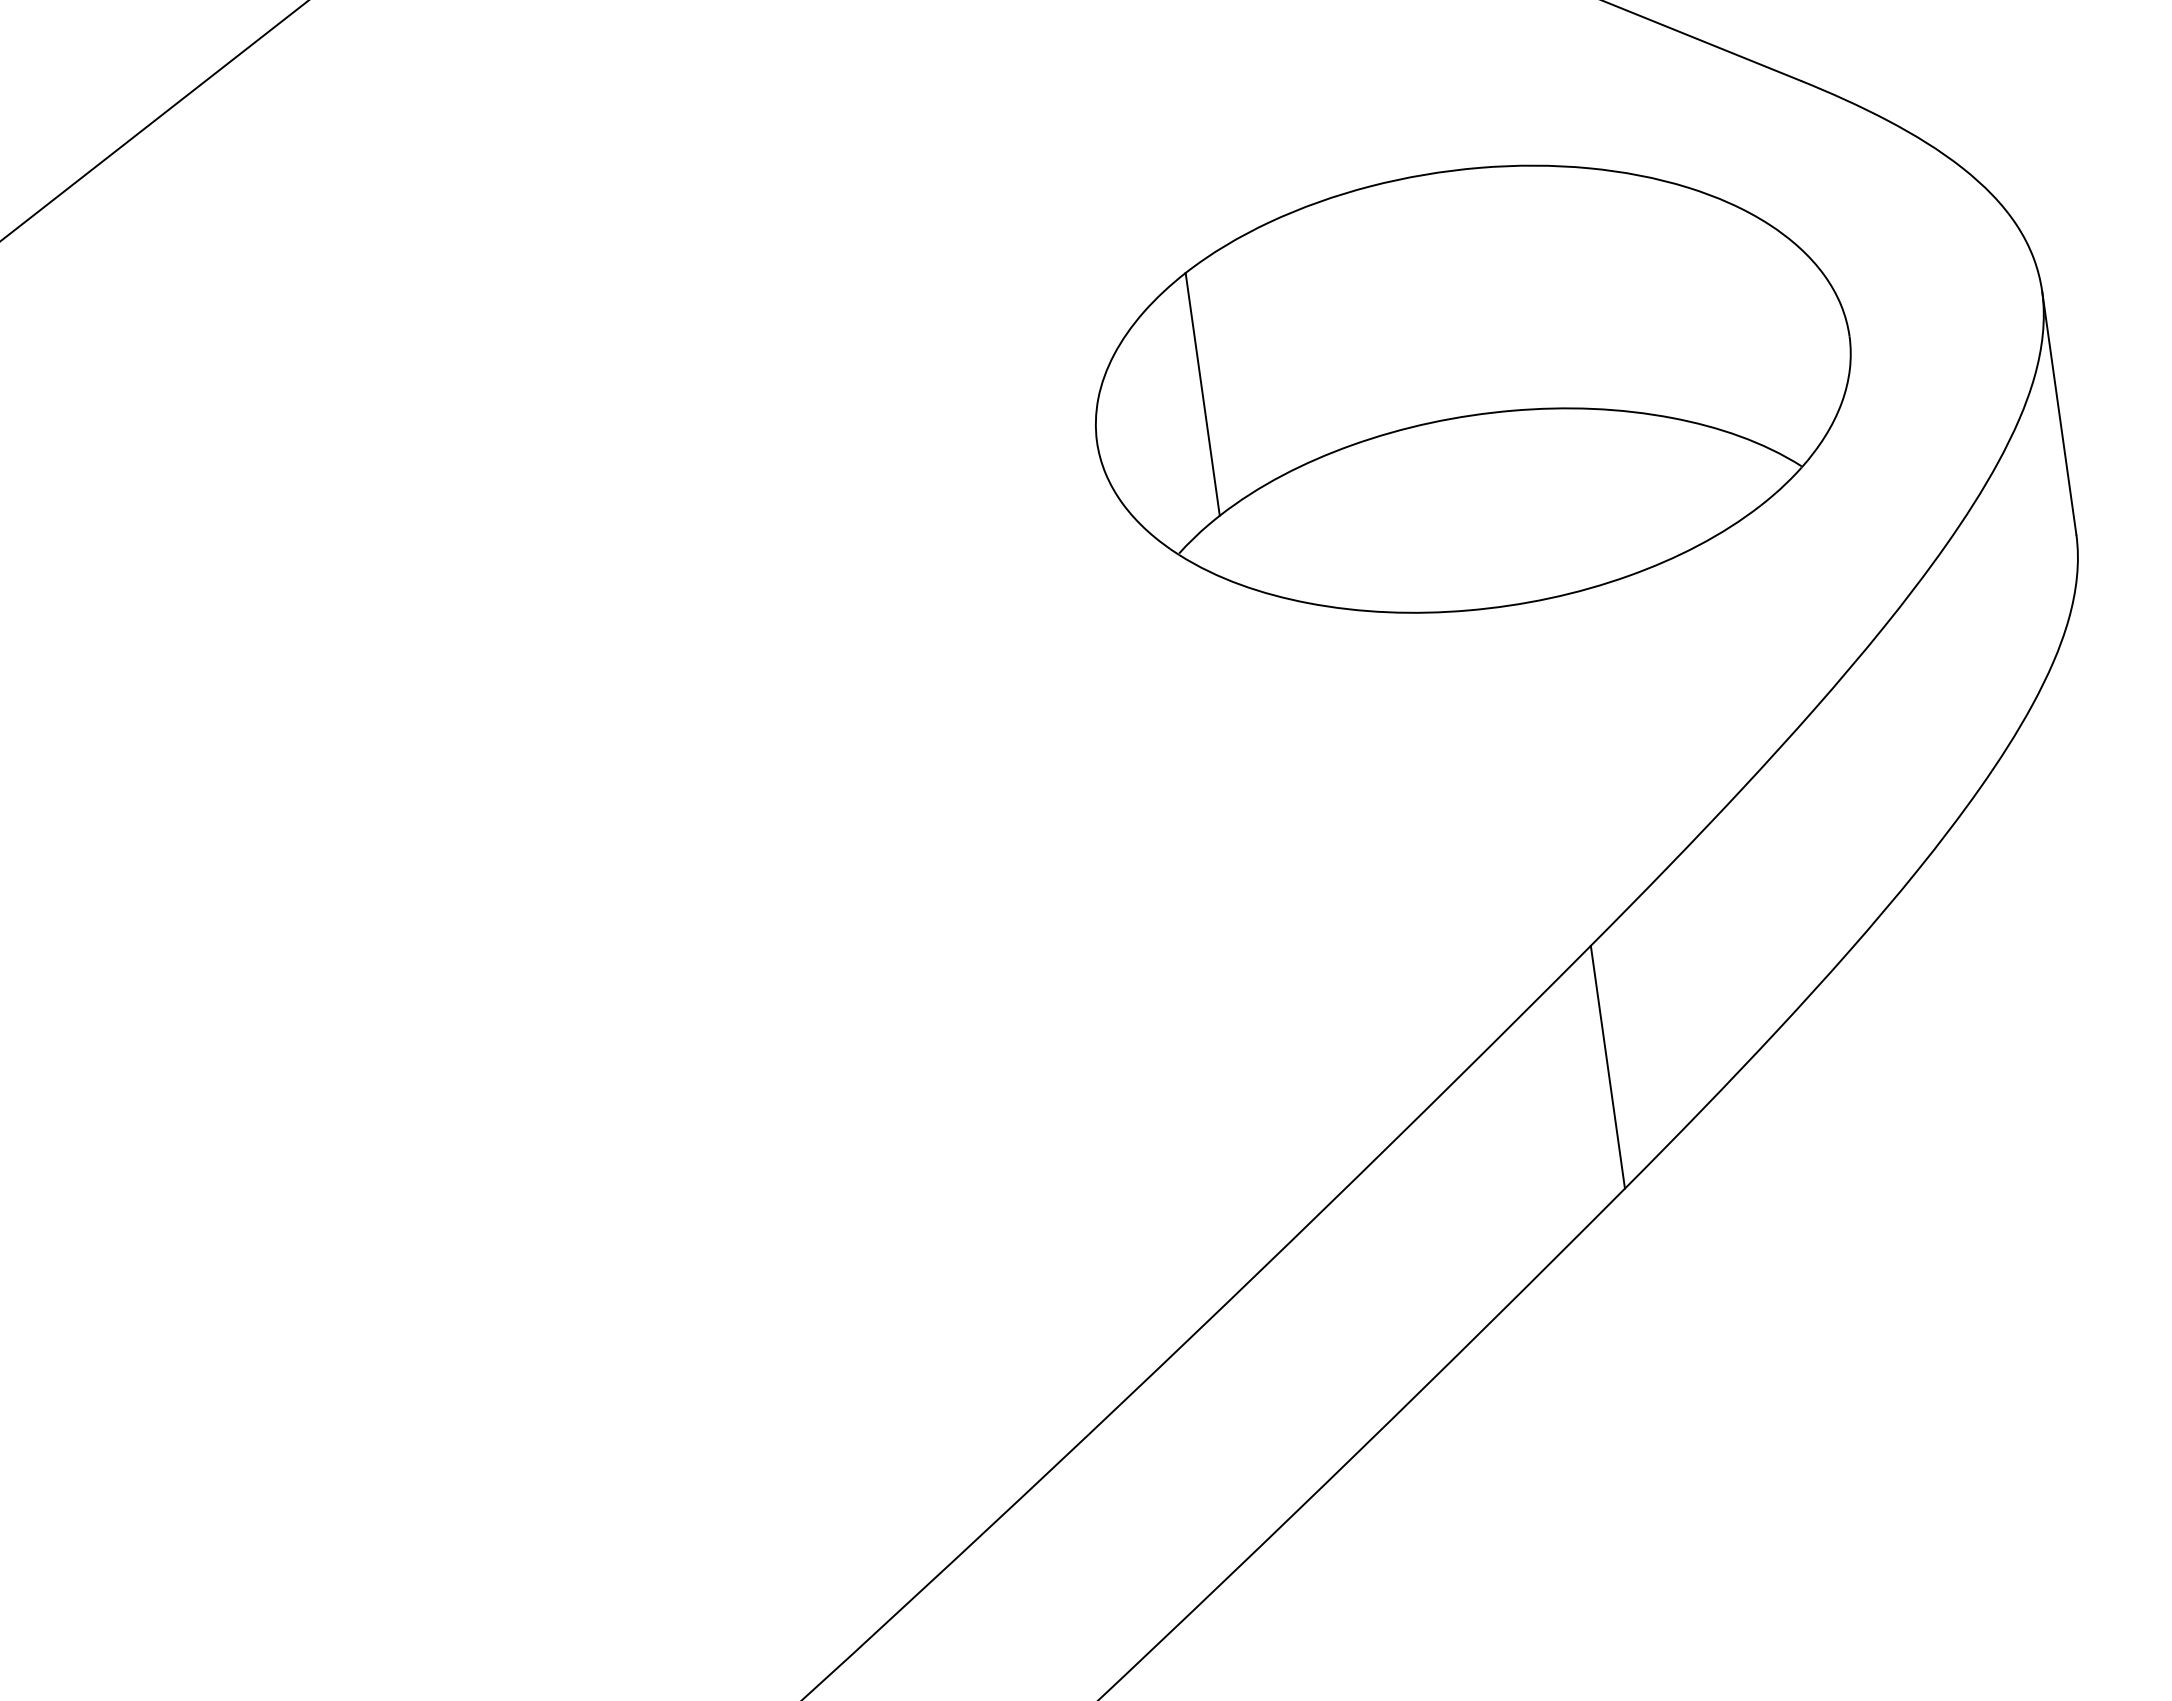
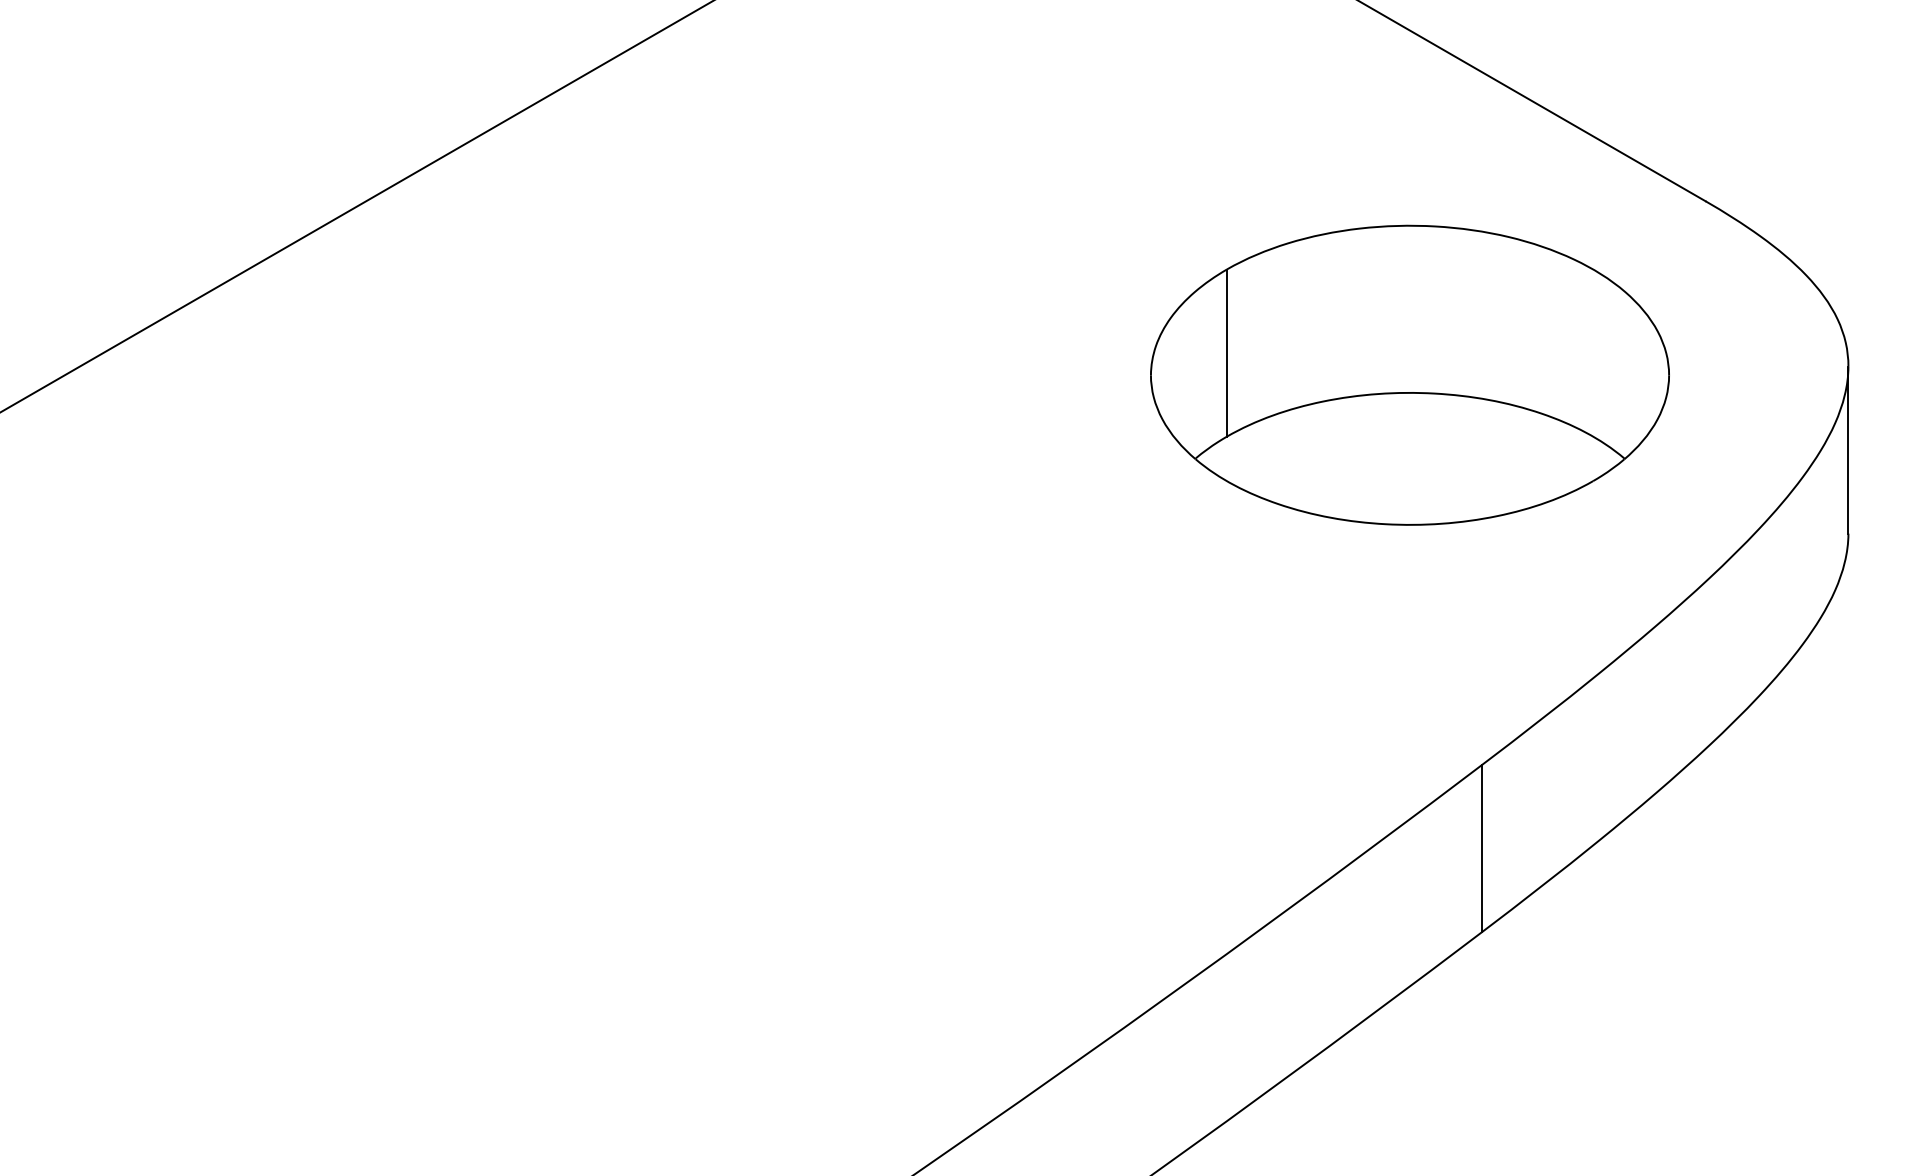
part: (1472, 388) -> (1409, 374), moved

